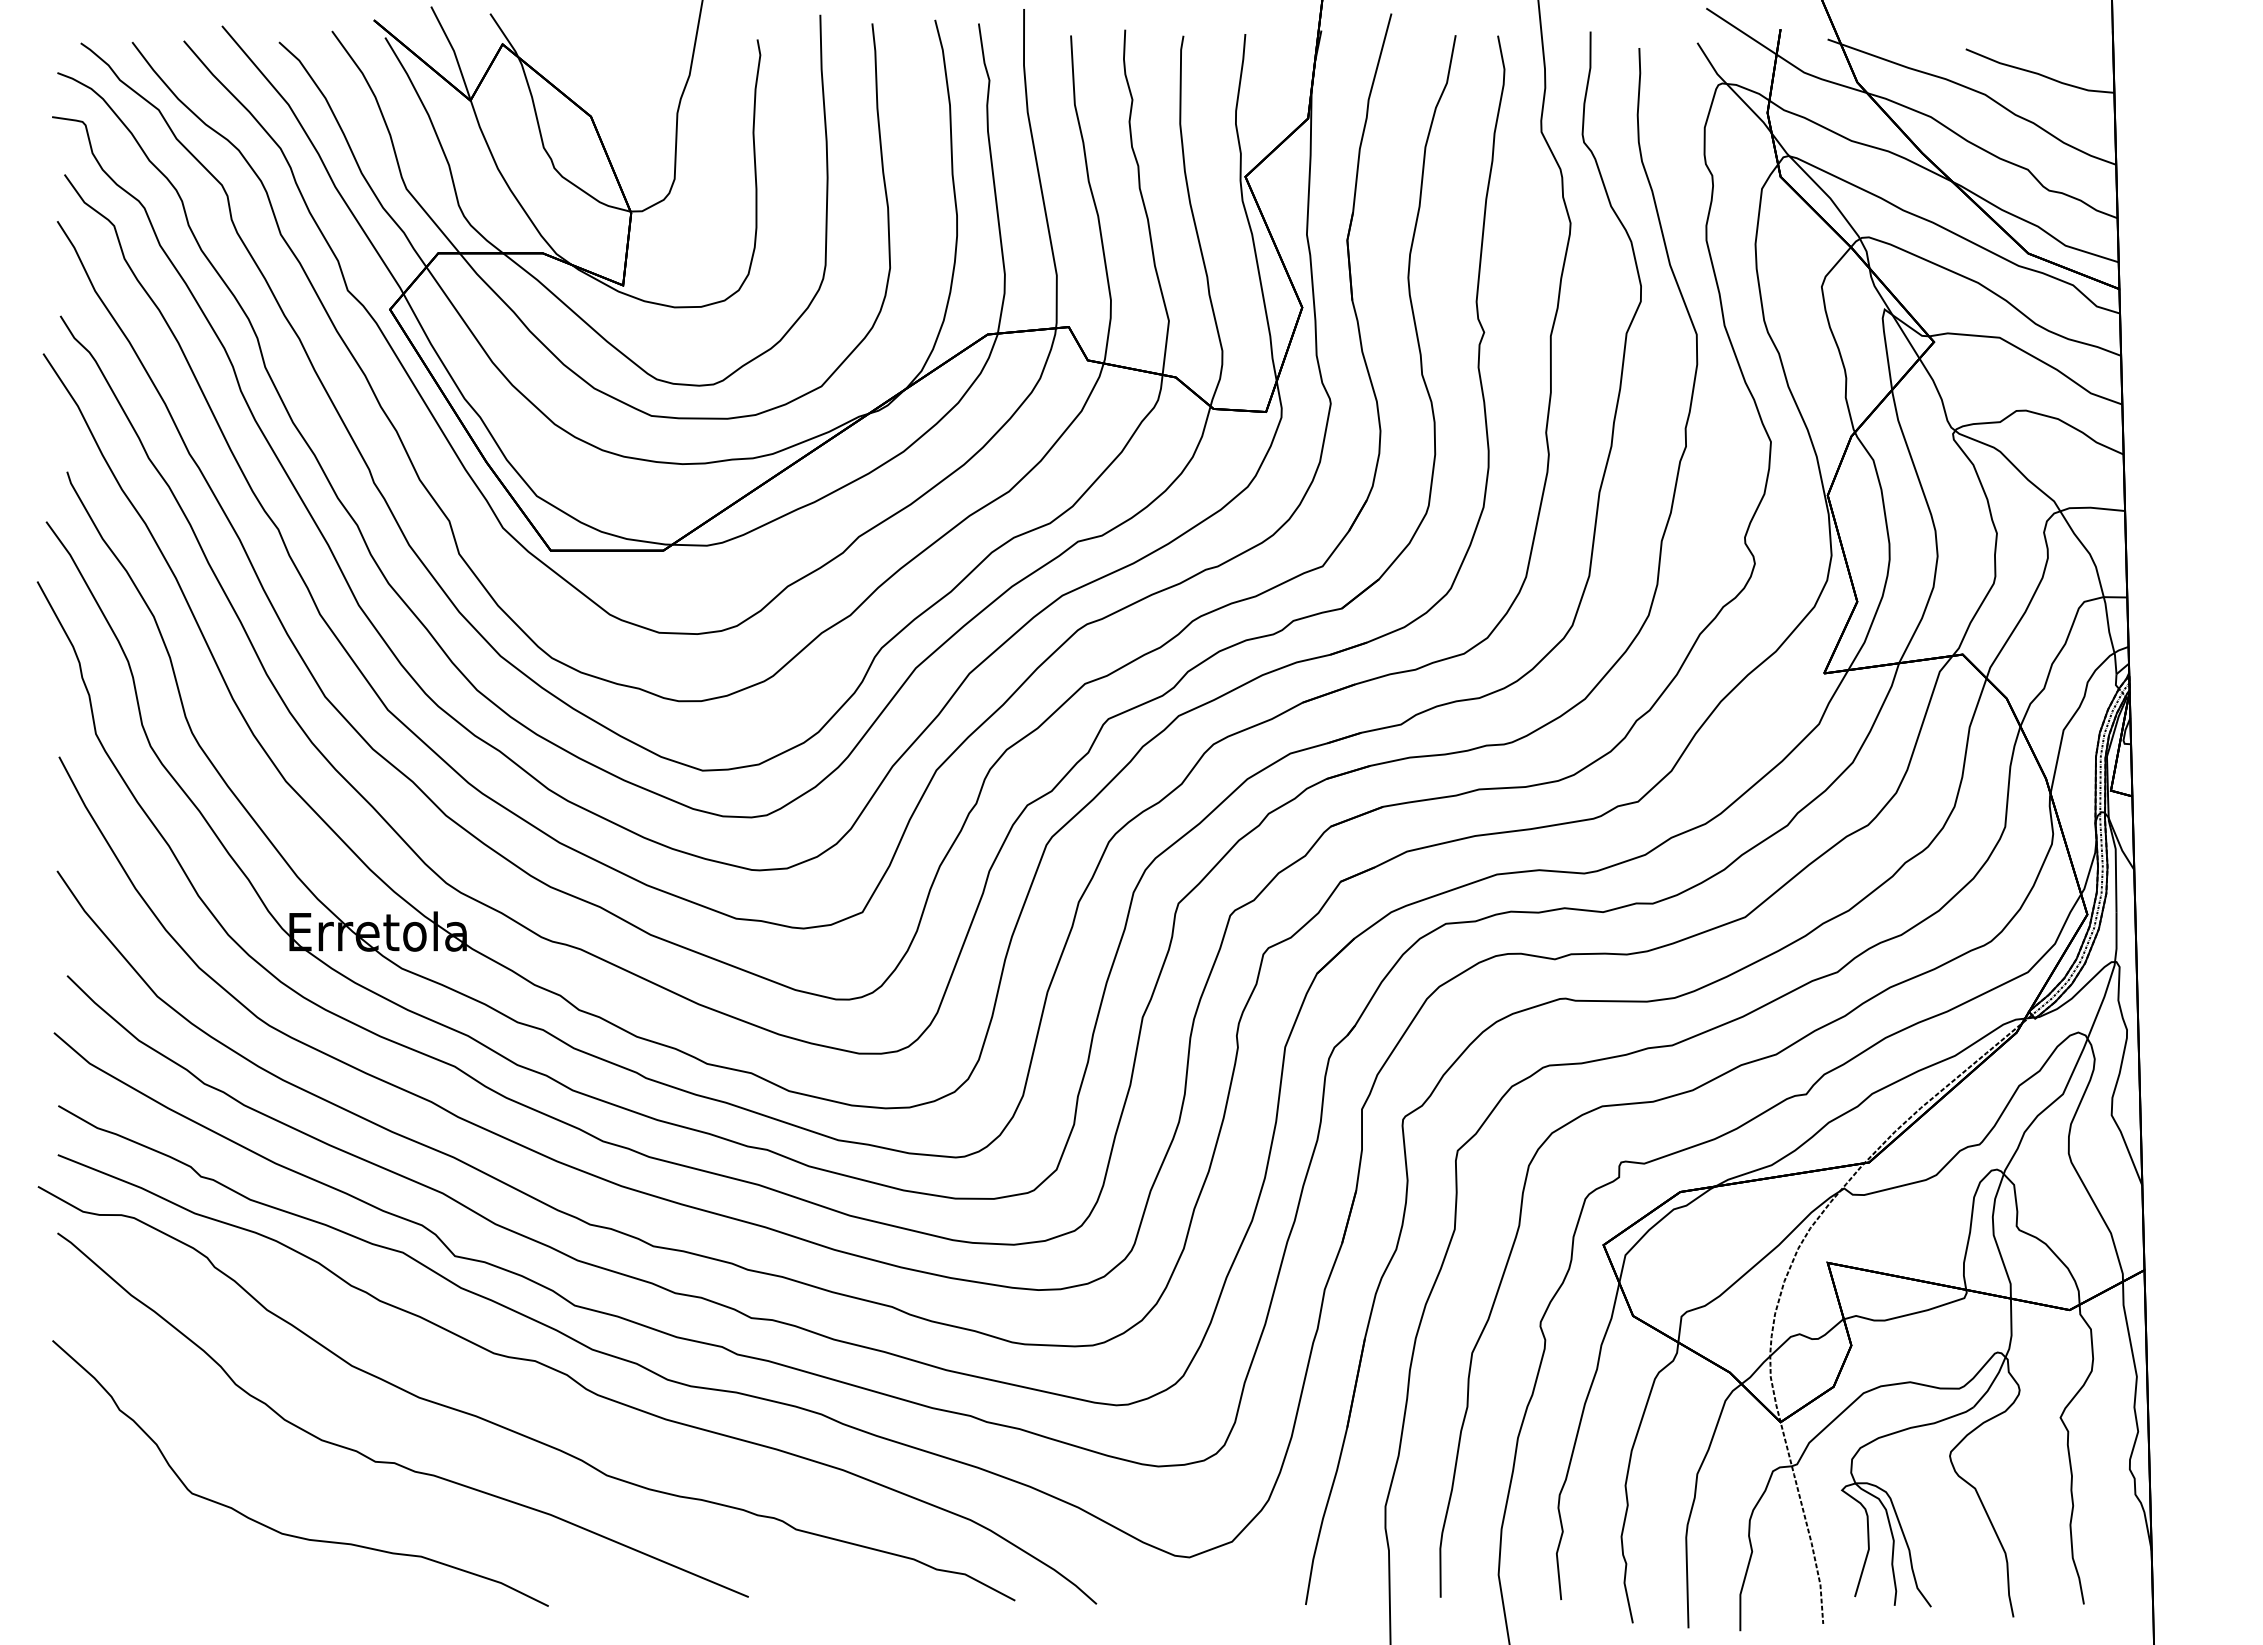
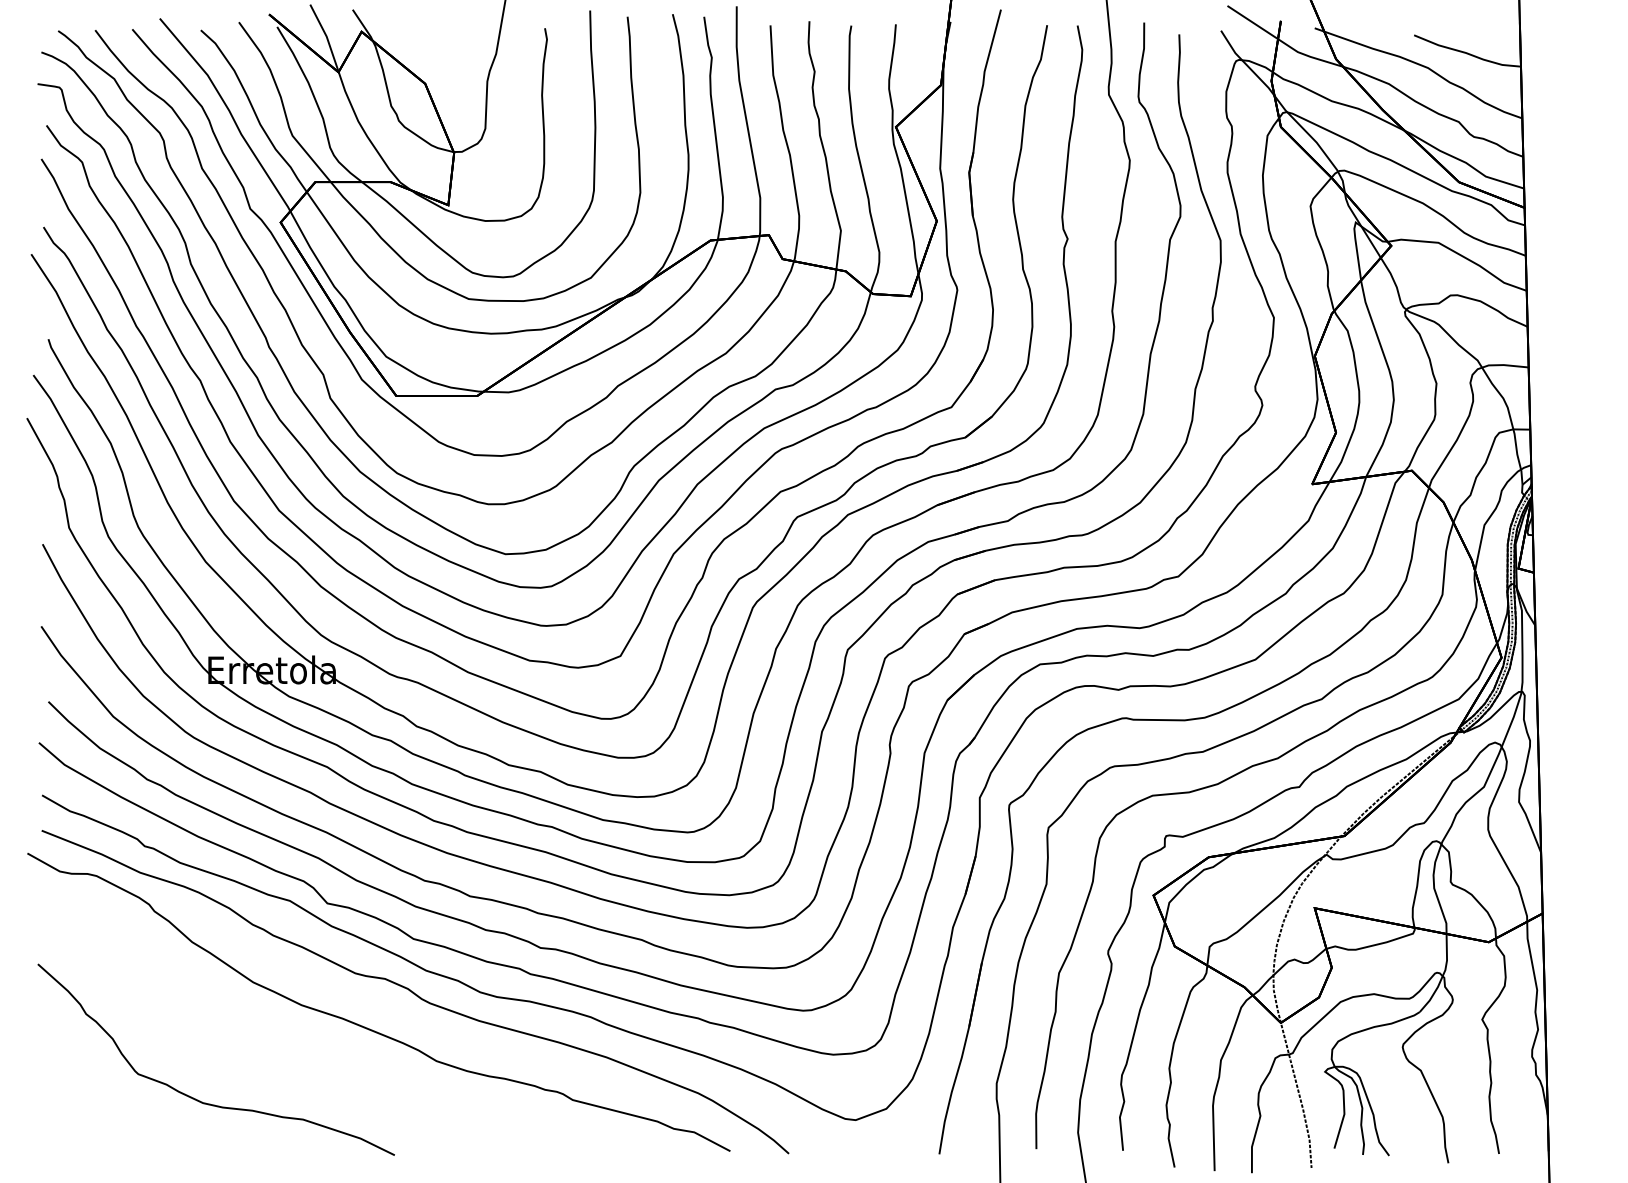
part: (395, 1462) -> (284, 1051), removed

